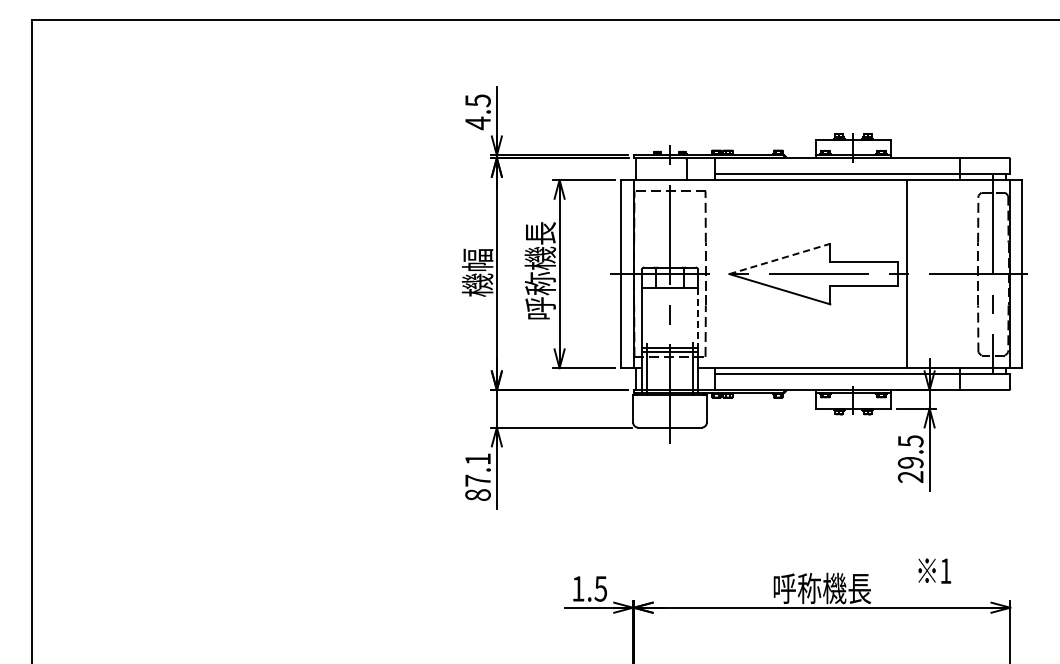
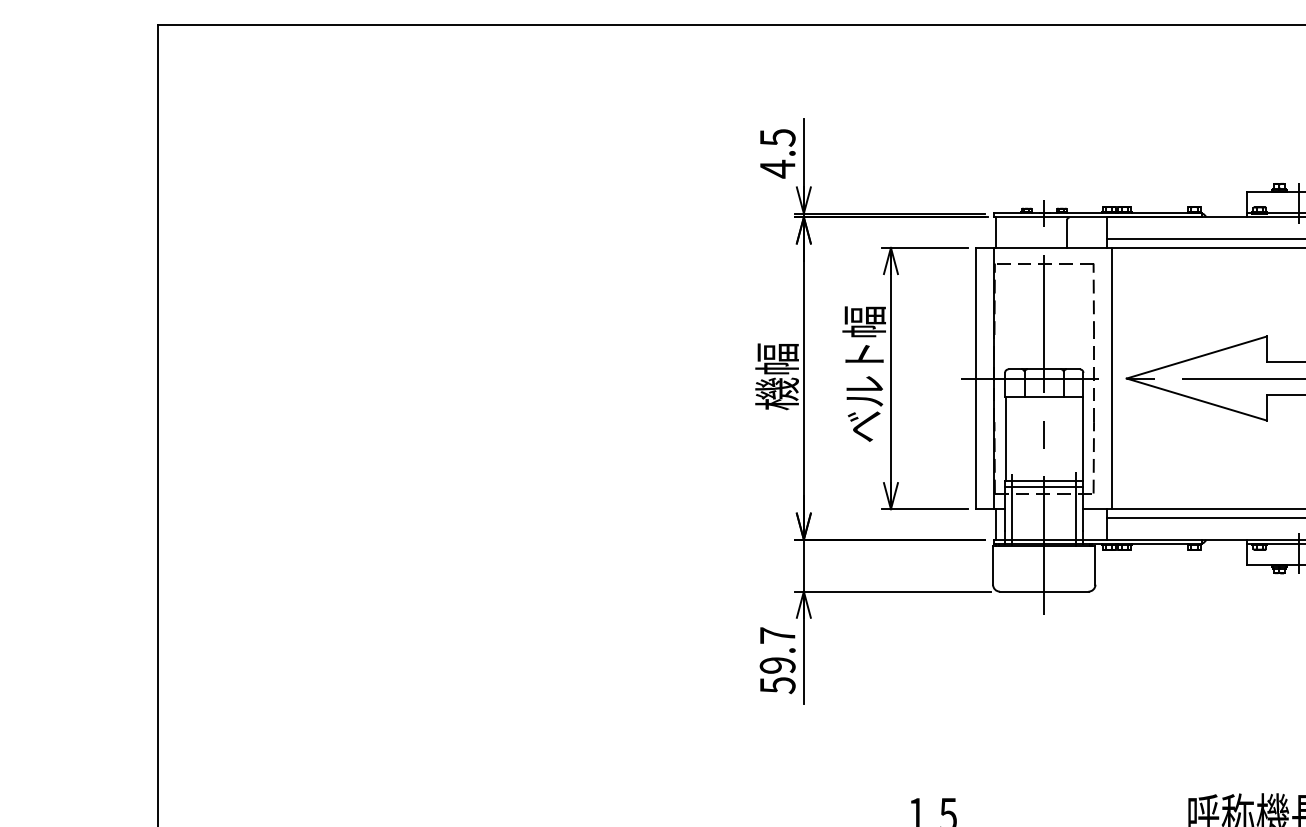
line: (779, 258) -> (1196, 356), dashed -> solid
text: (540, 270) -> (864, 373), 呼称機長 -> ベルト幅
line: (719, 274) -> (1112, 379), added
line: (697, 318) -> (1082, 440), dashed -> solid
text: (477, 477) -> (776, 660), 87.1 -> 59.7

